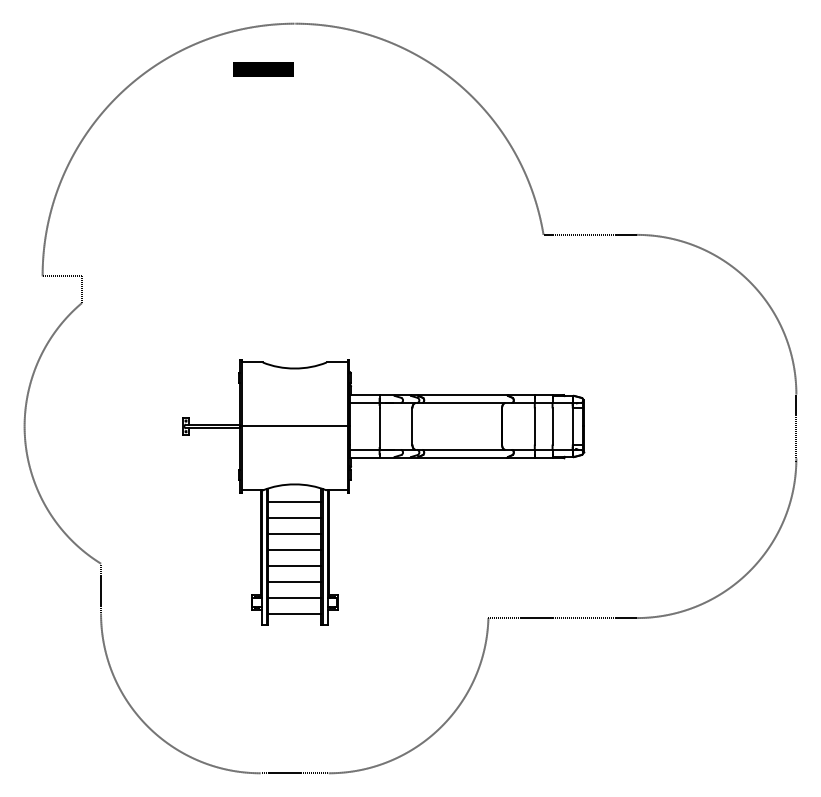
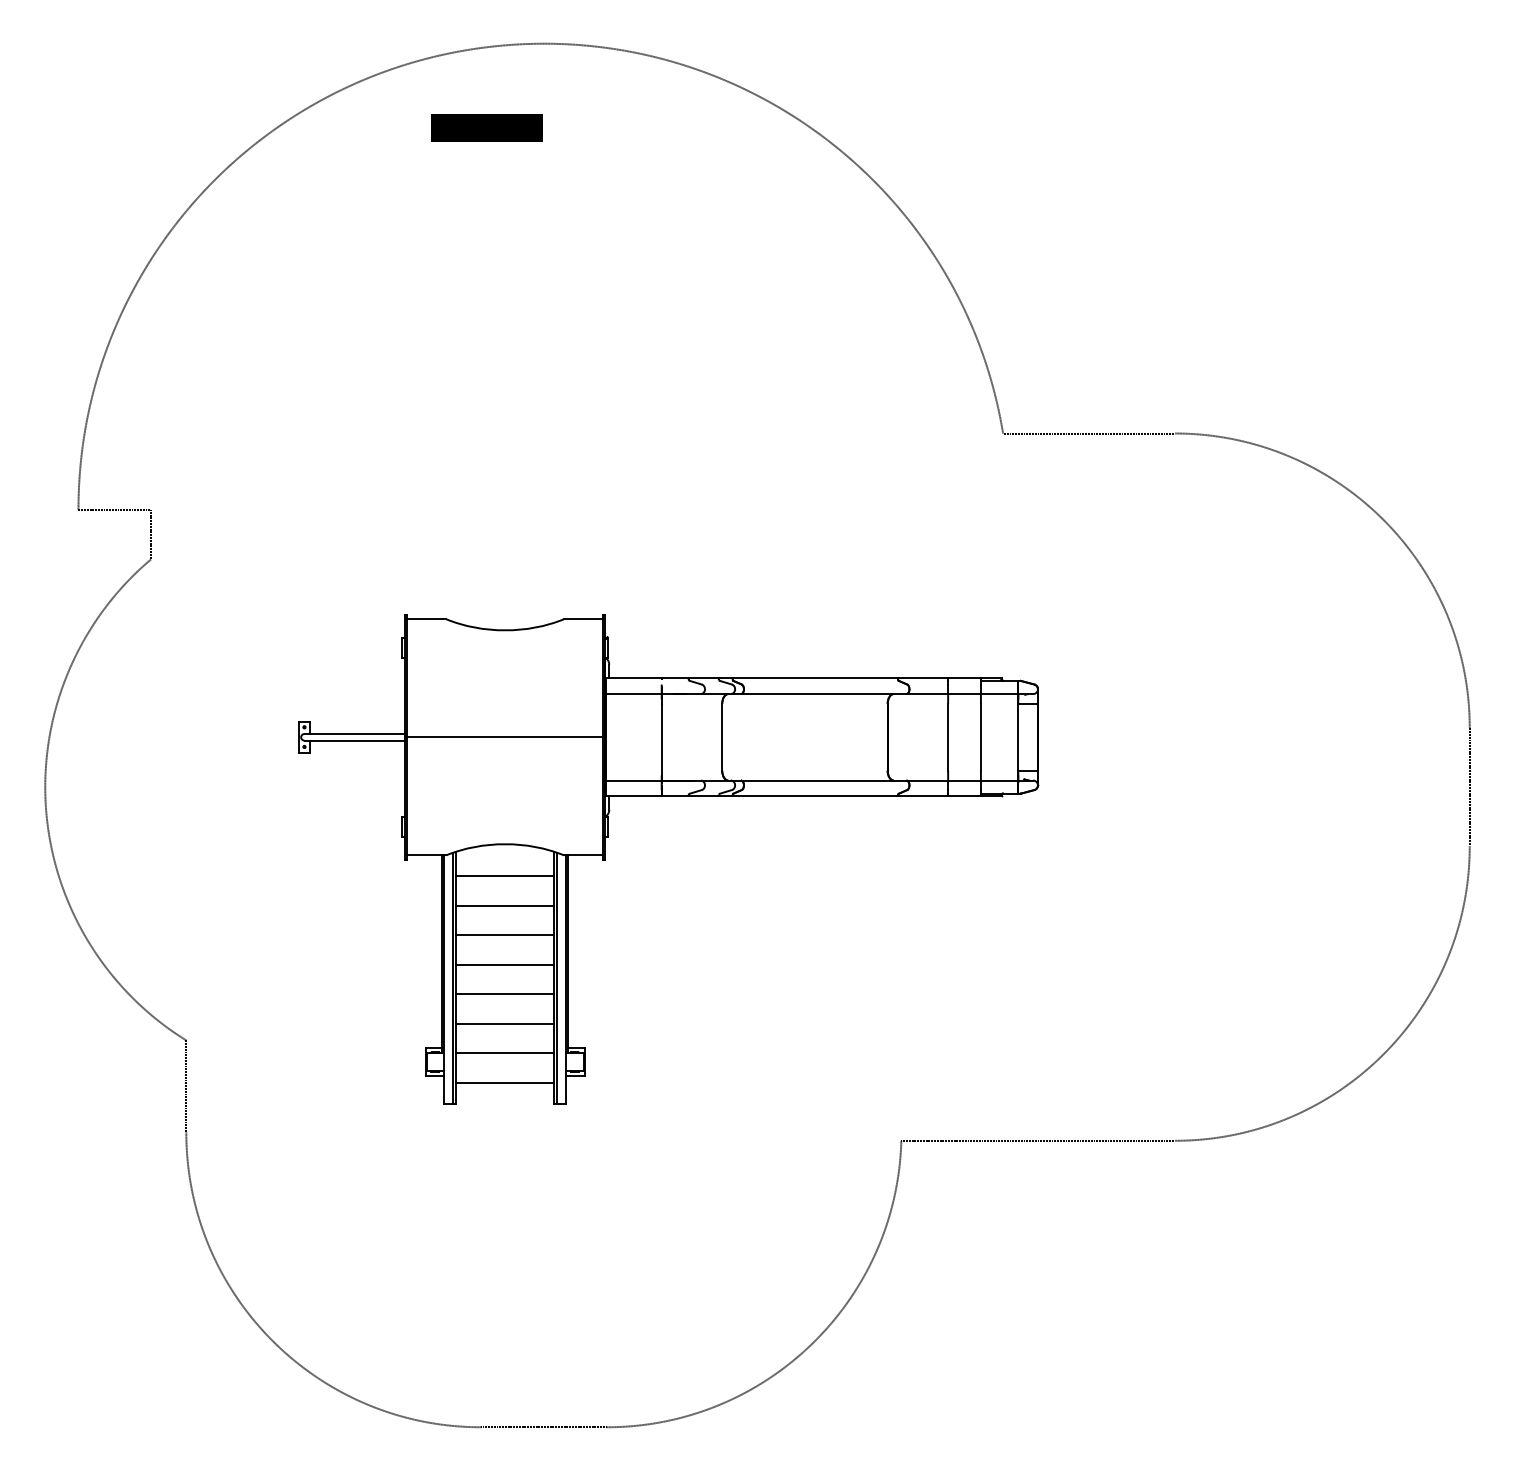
part: (383, 458) -> (668, 796), moved

